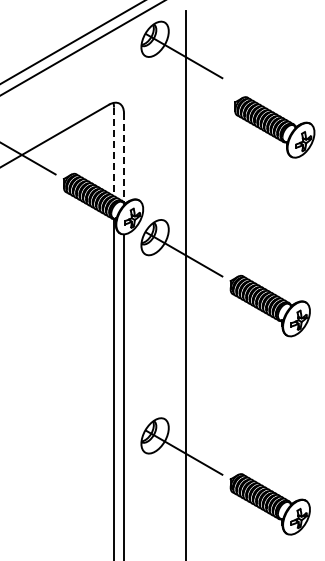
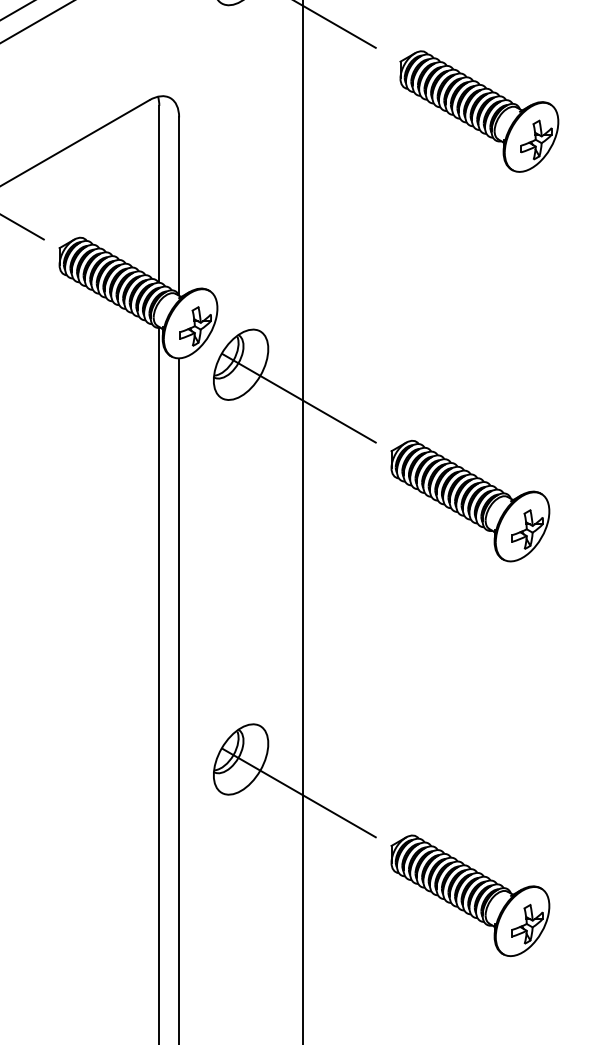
part: (274, 127) -> (478, 111), moved
line: (114, 152) -> (160, 195), dashed -> solid
line: (123, 158) -> (178, 207), dashed -> solid

